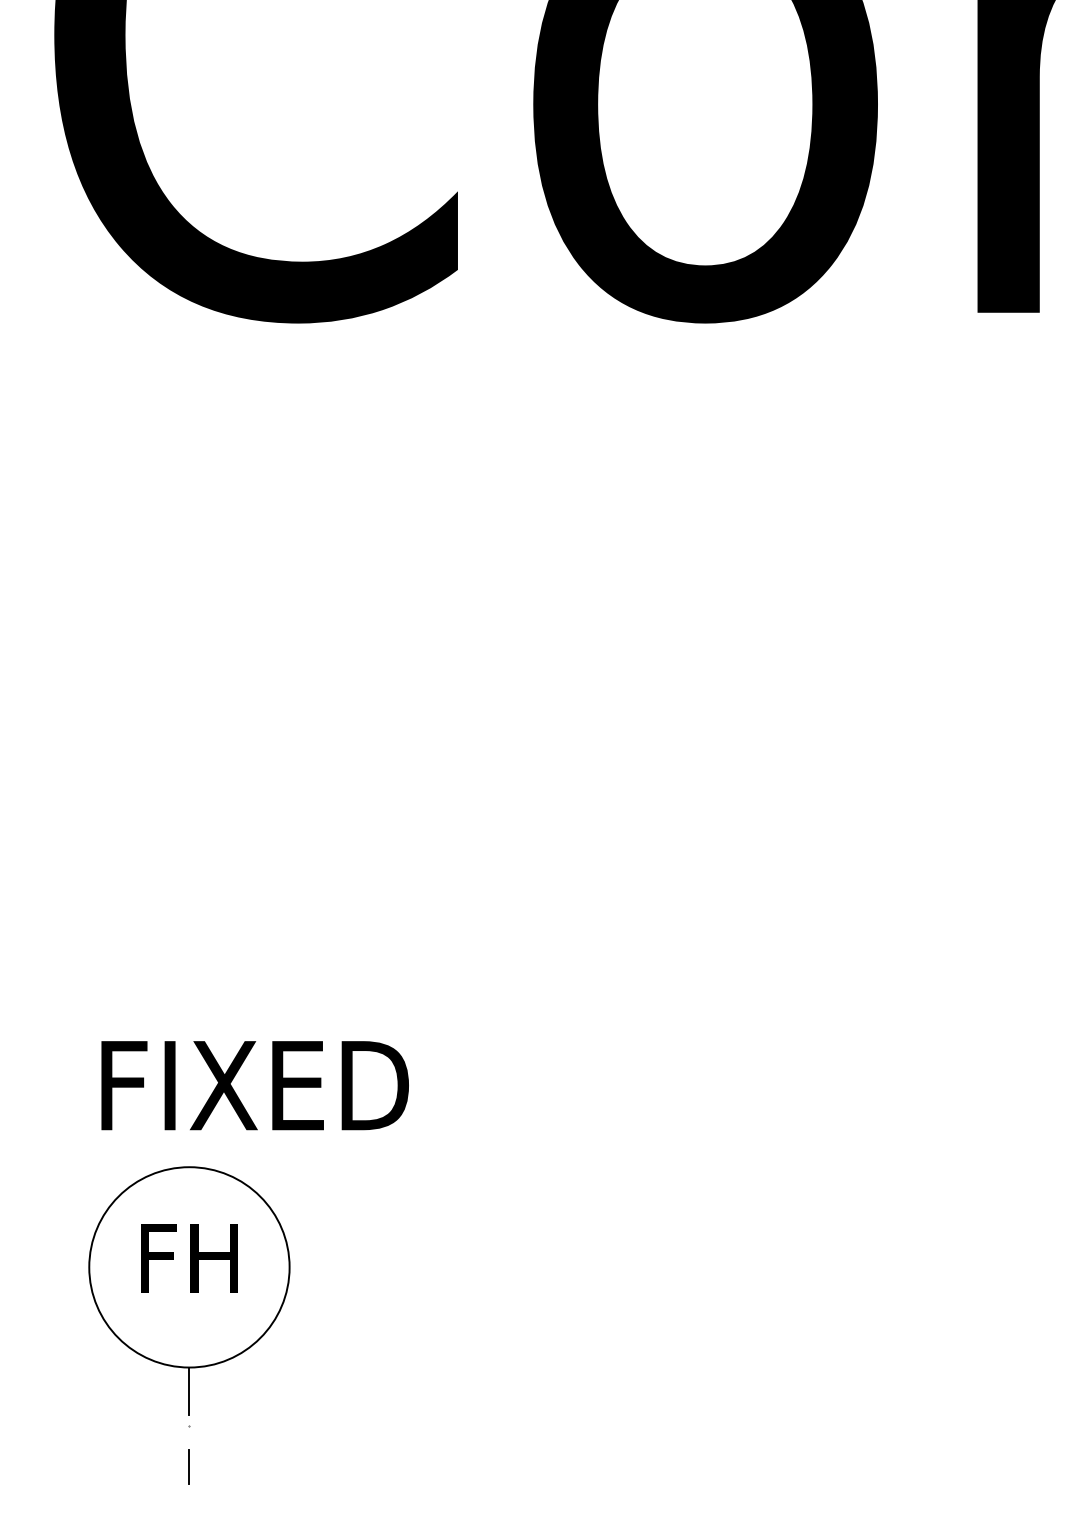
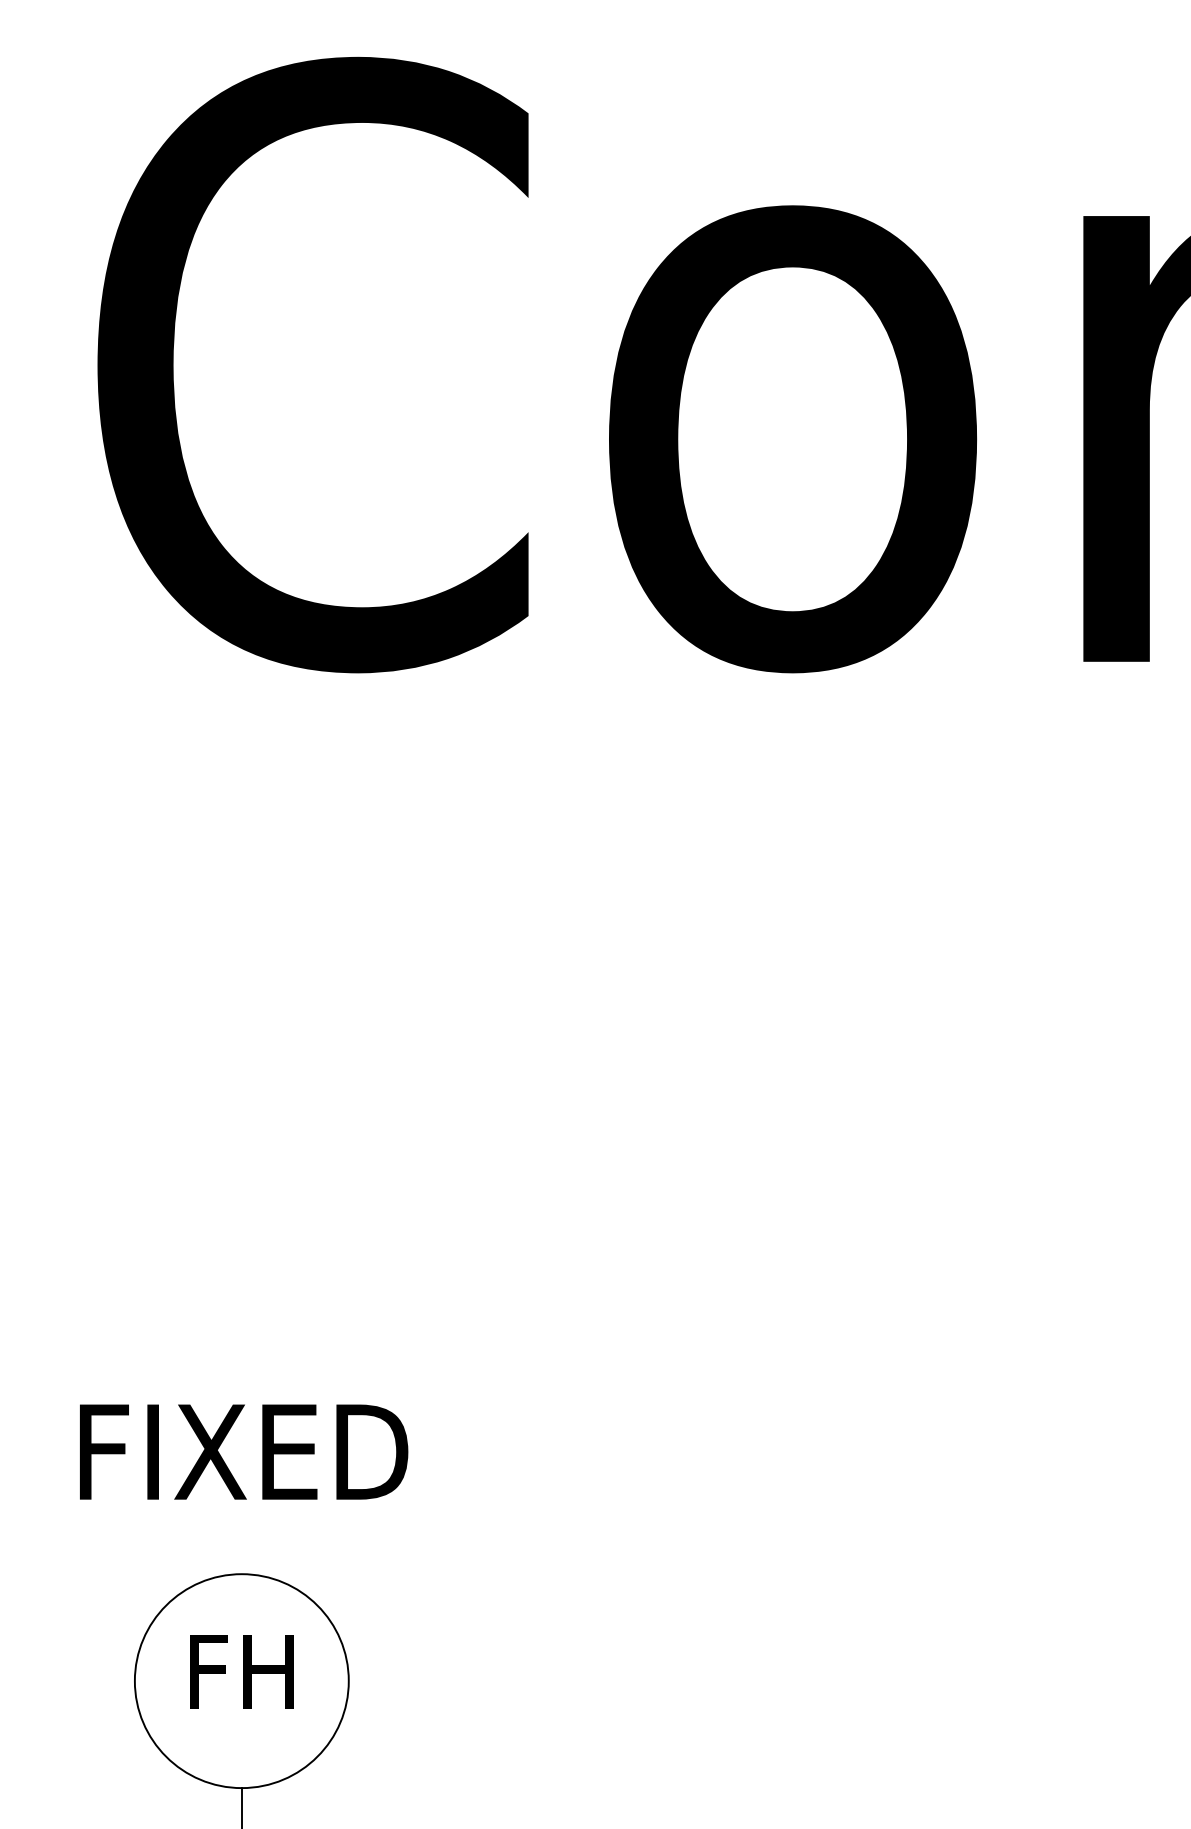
text: (255, 1085) -> (244, 1451), moved

